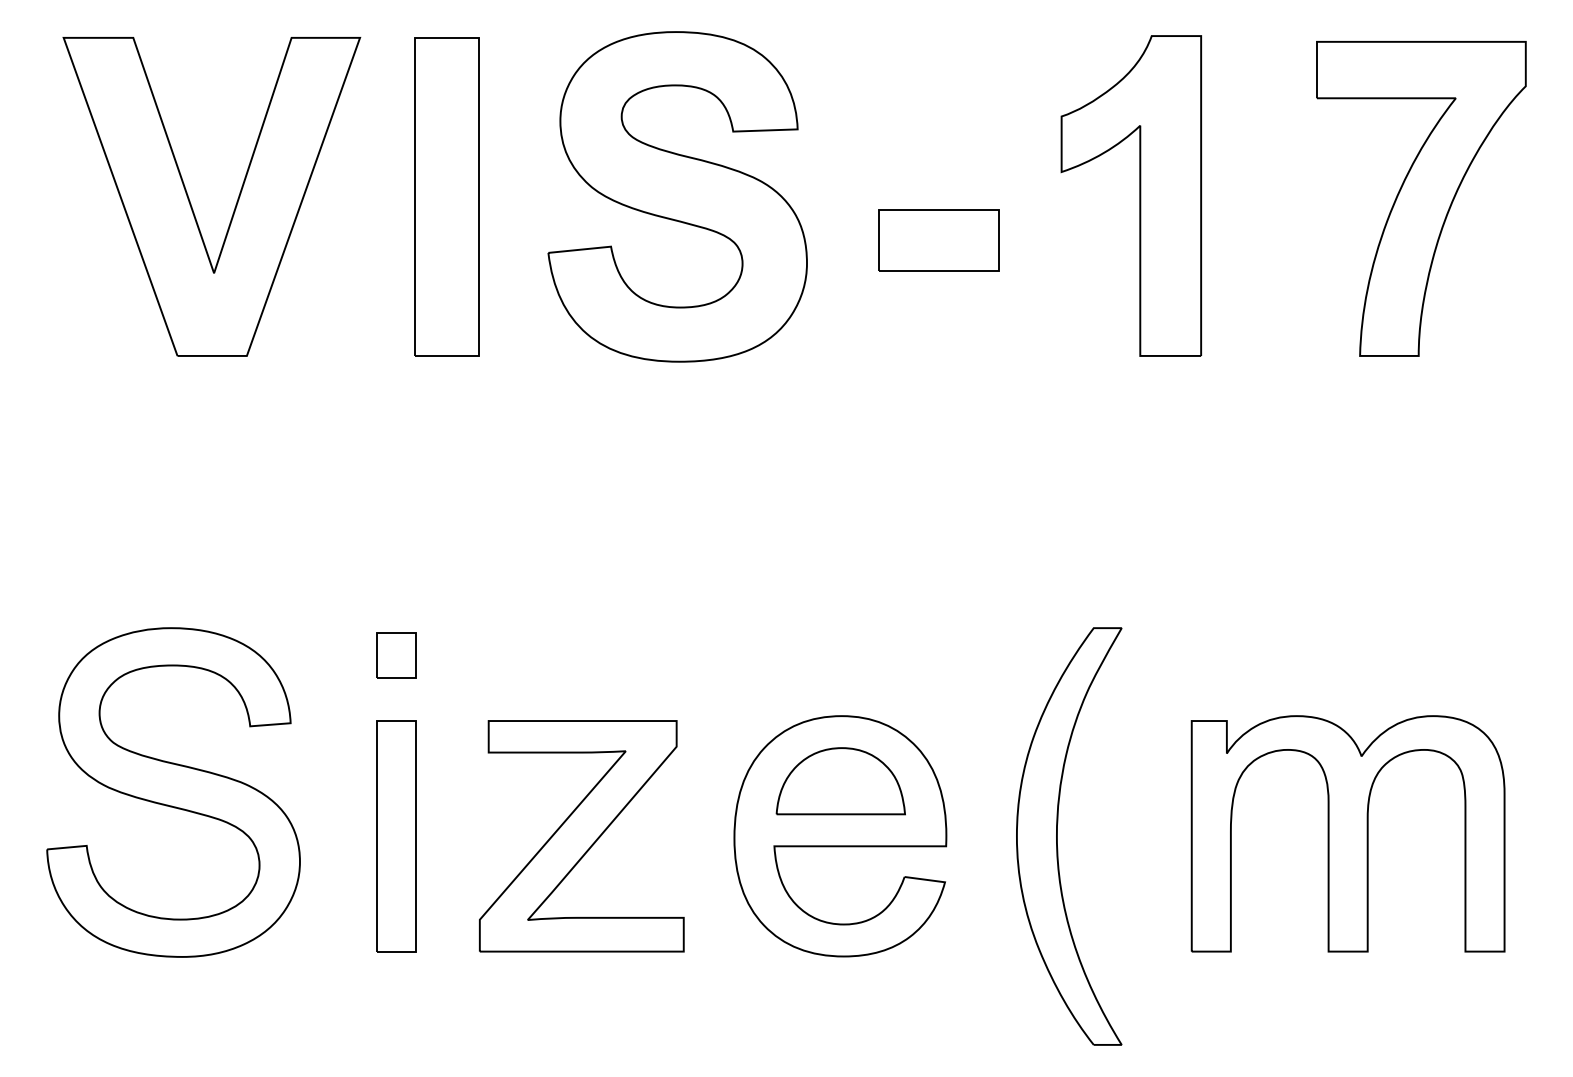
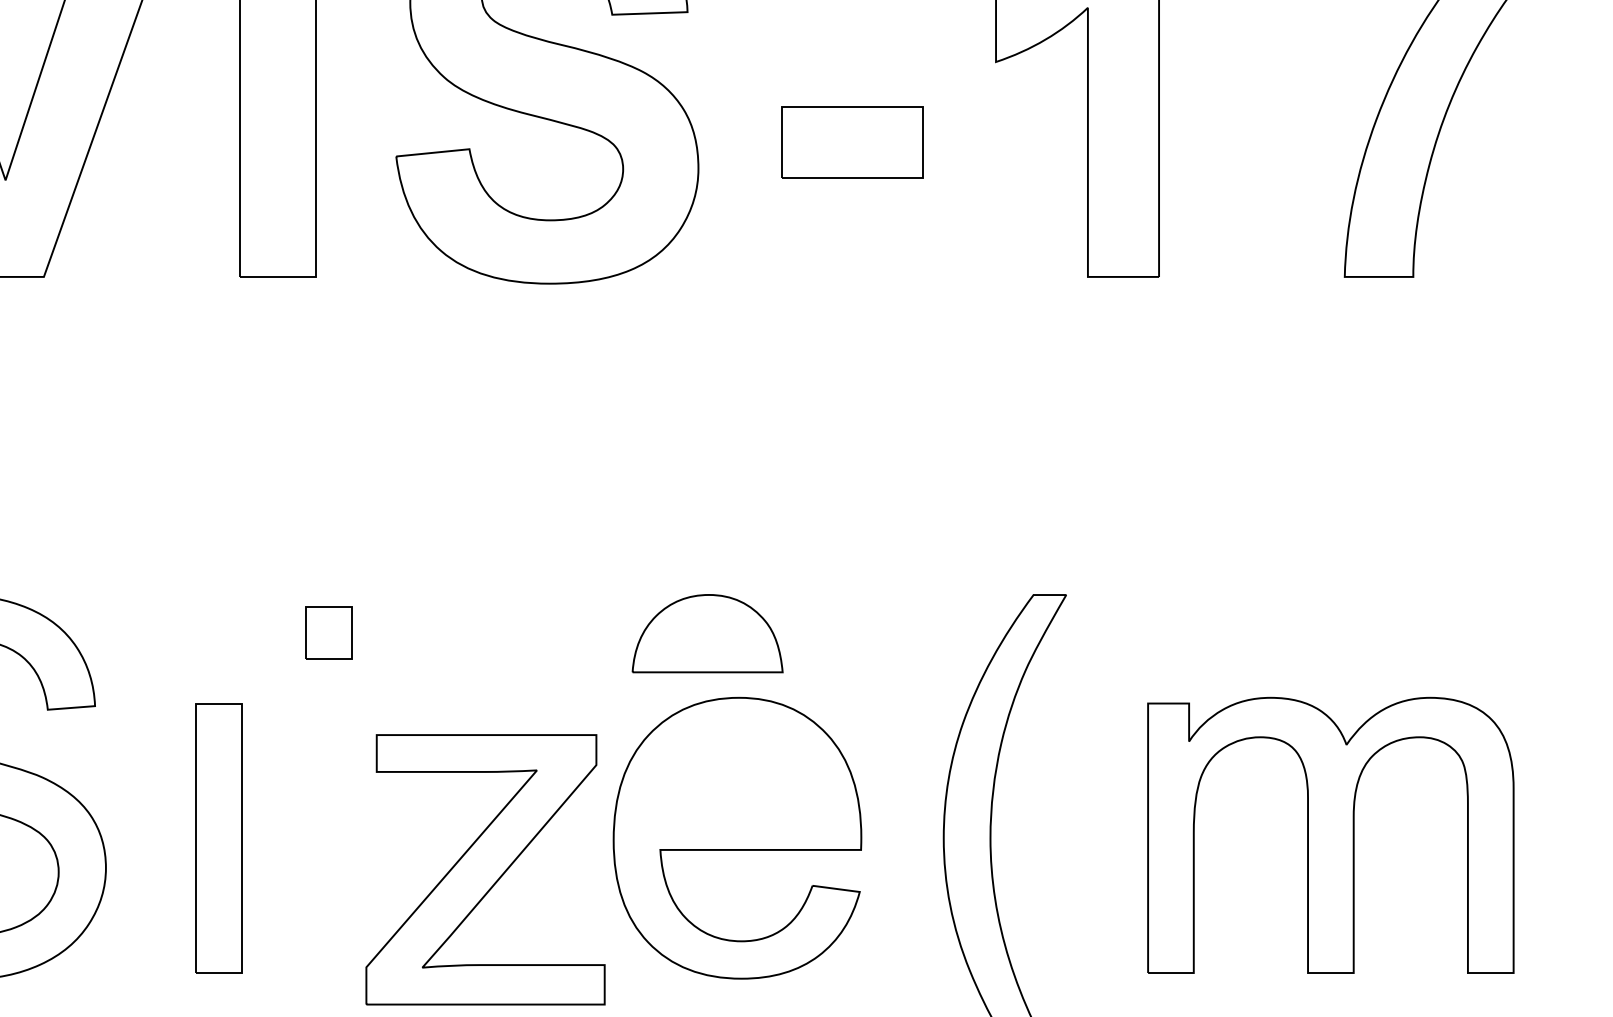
part: (396, 655) -> (328, 632), moved
part: (840, 781) -> (707, 633), moved
part: (581, 836) -> (485, 870), moved

